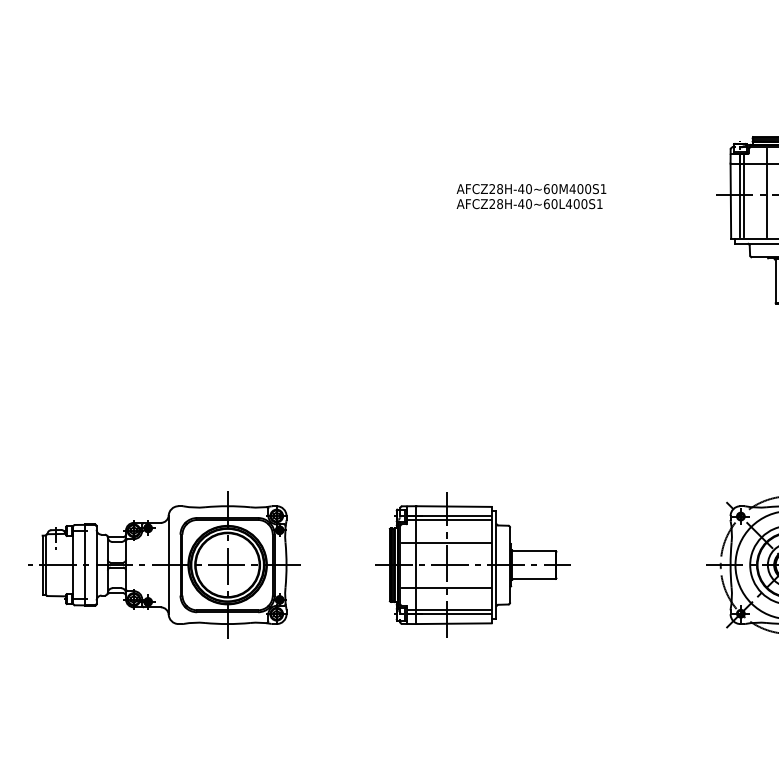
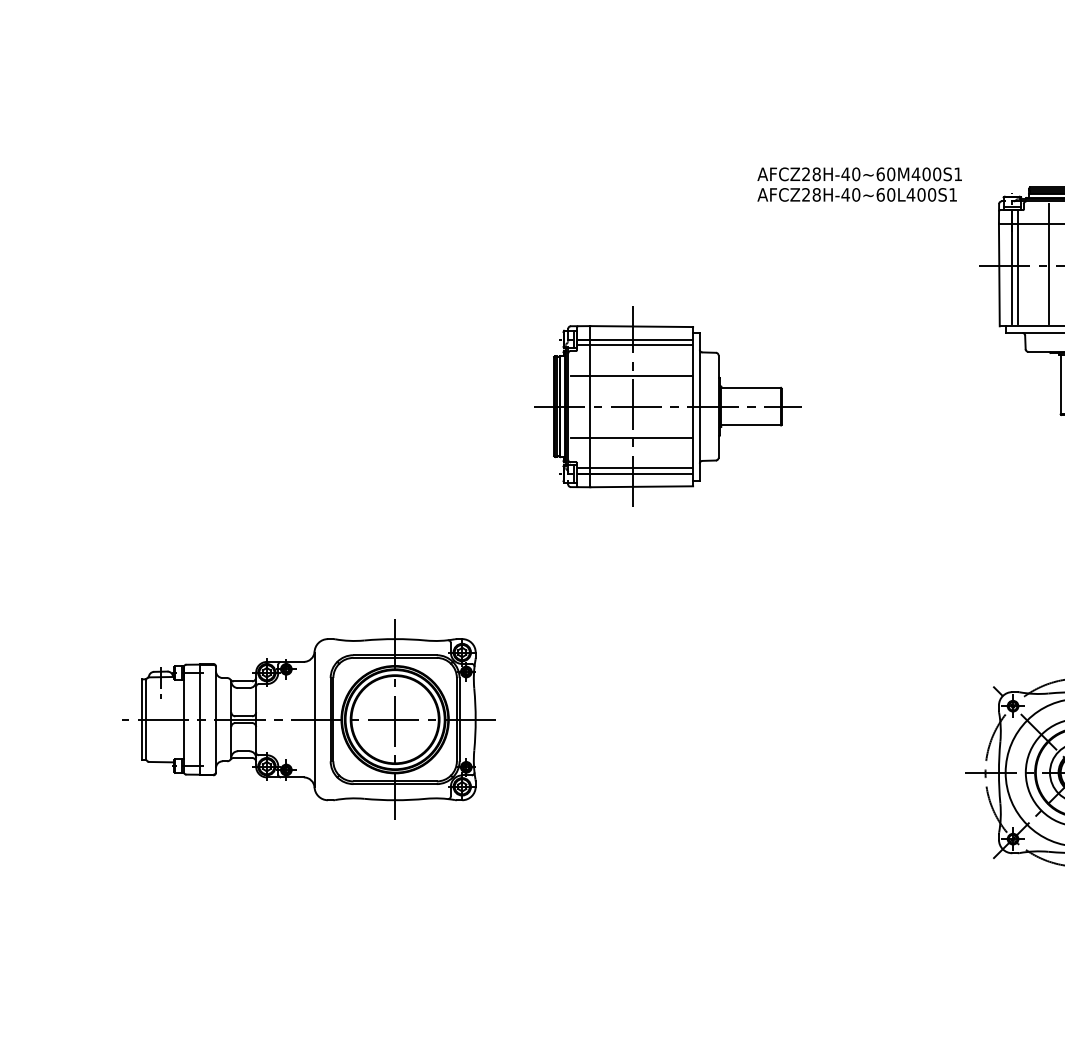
text: (531, 196) -> (859, 184), moved
part: (164, 565) -> (308, 719), moved
part: (472, 565) -> (667, 406), moved

